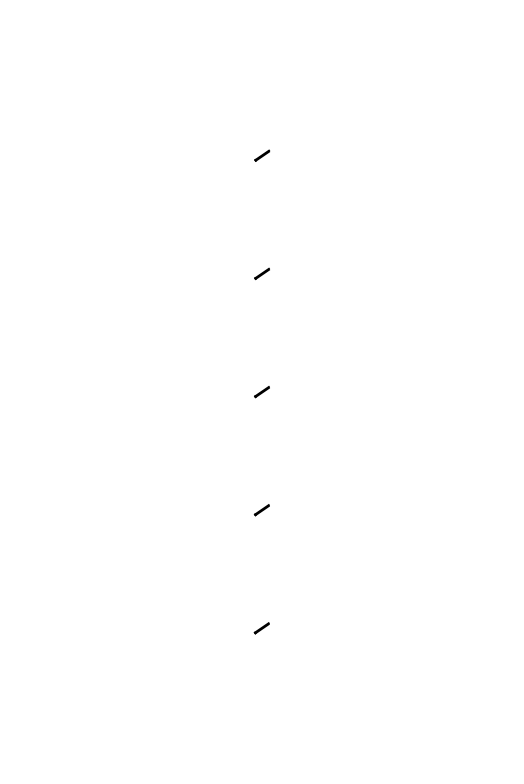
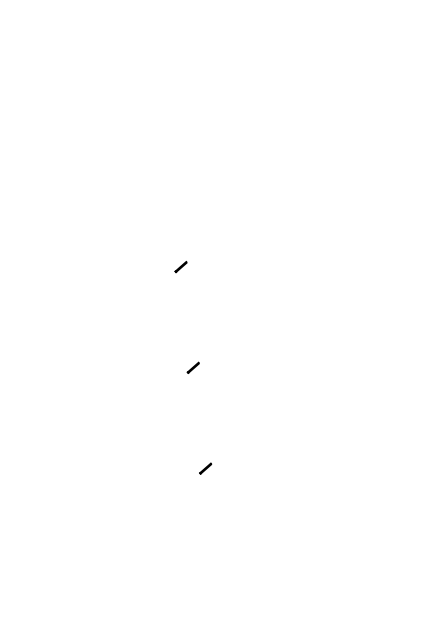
line: (262, 155) -> (156, 65), removed
line: (261, 273) -> (168, 166), removed

